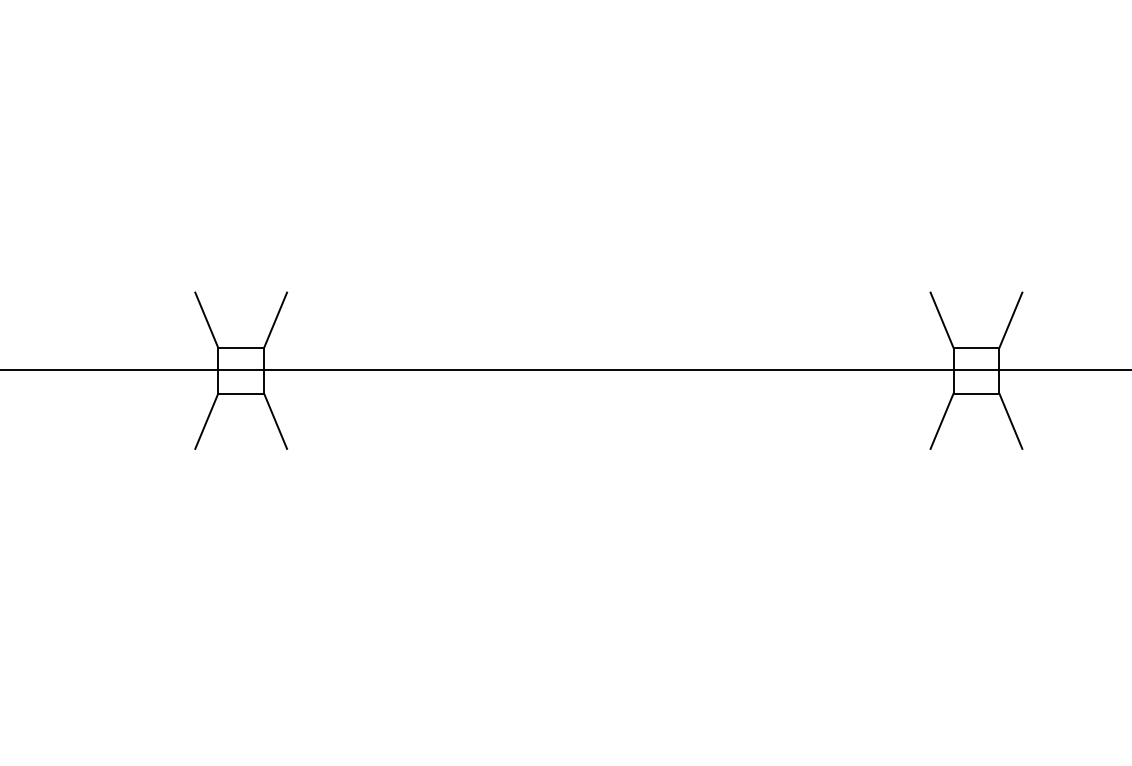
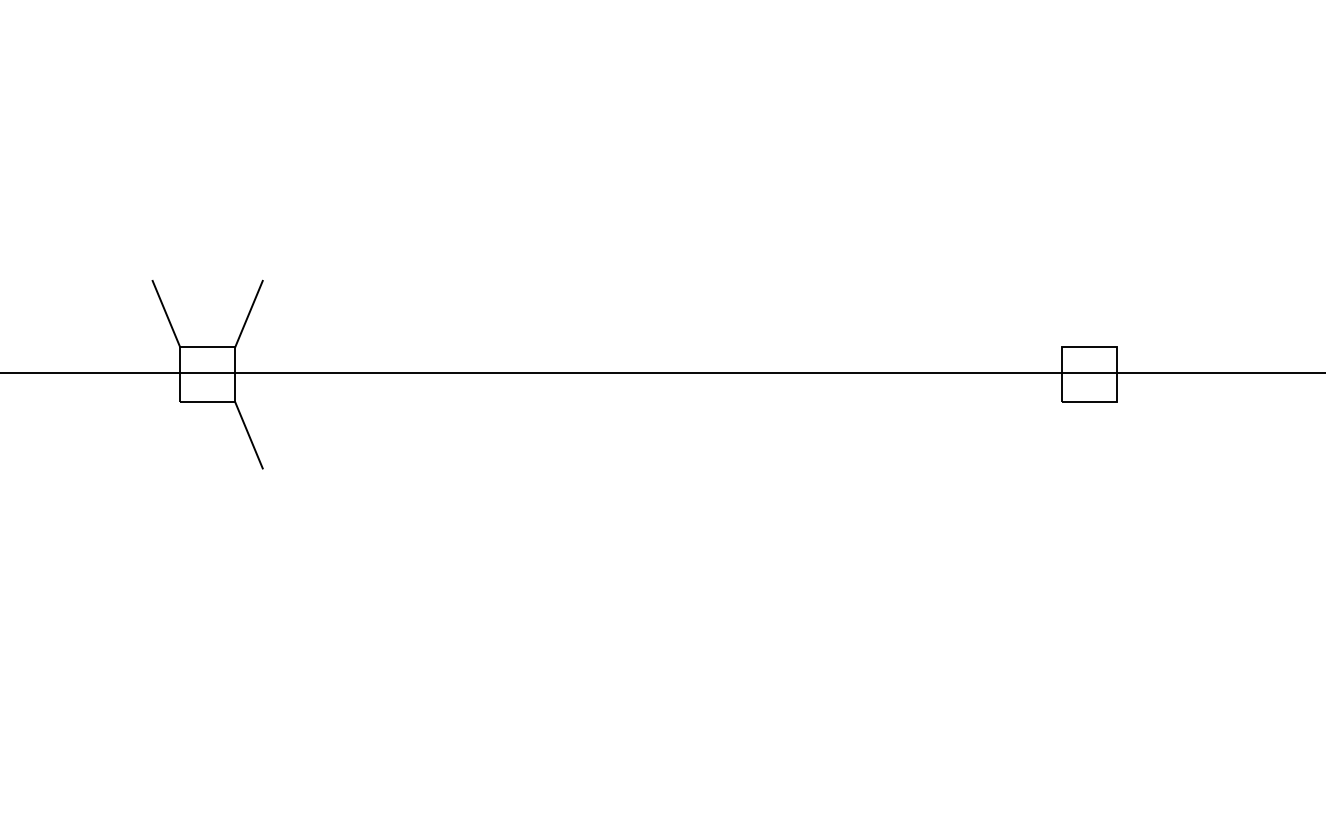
line: (941, 319) -> (1047, 313), removed
line: (1010, 319) -> (1130, 313), removed
line: (206, 420) -> (166, 434), removed
line: (941, 420) -> (1047, 434), removed
line: (1010, 420) -> (1130, 434), removed

